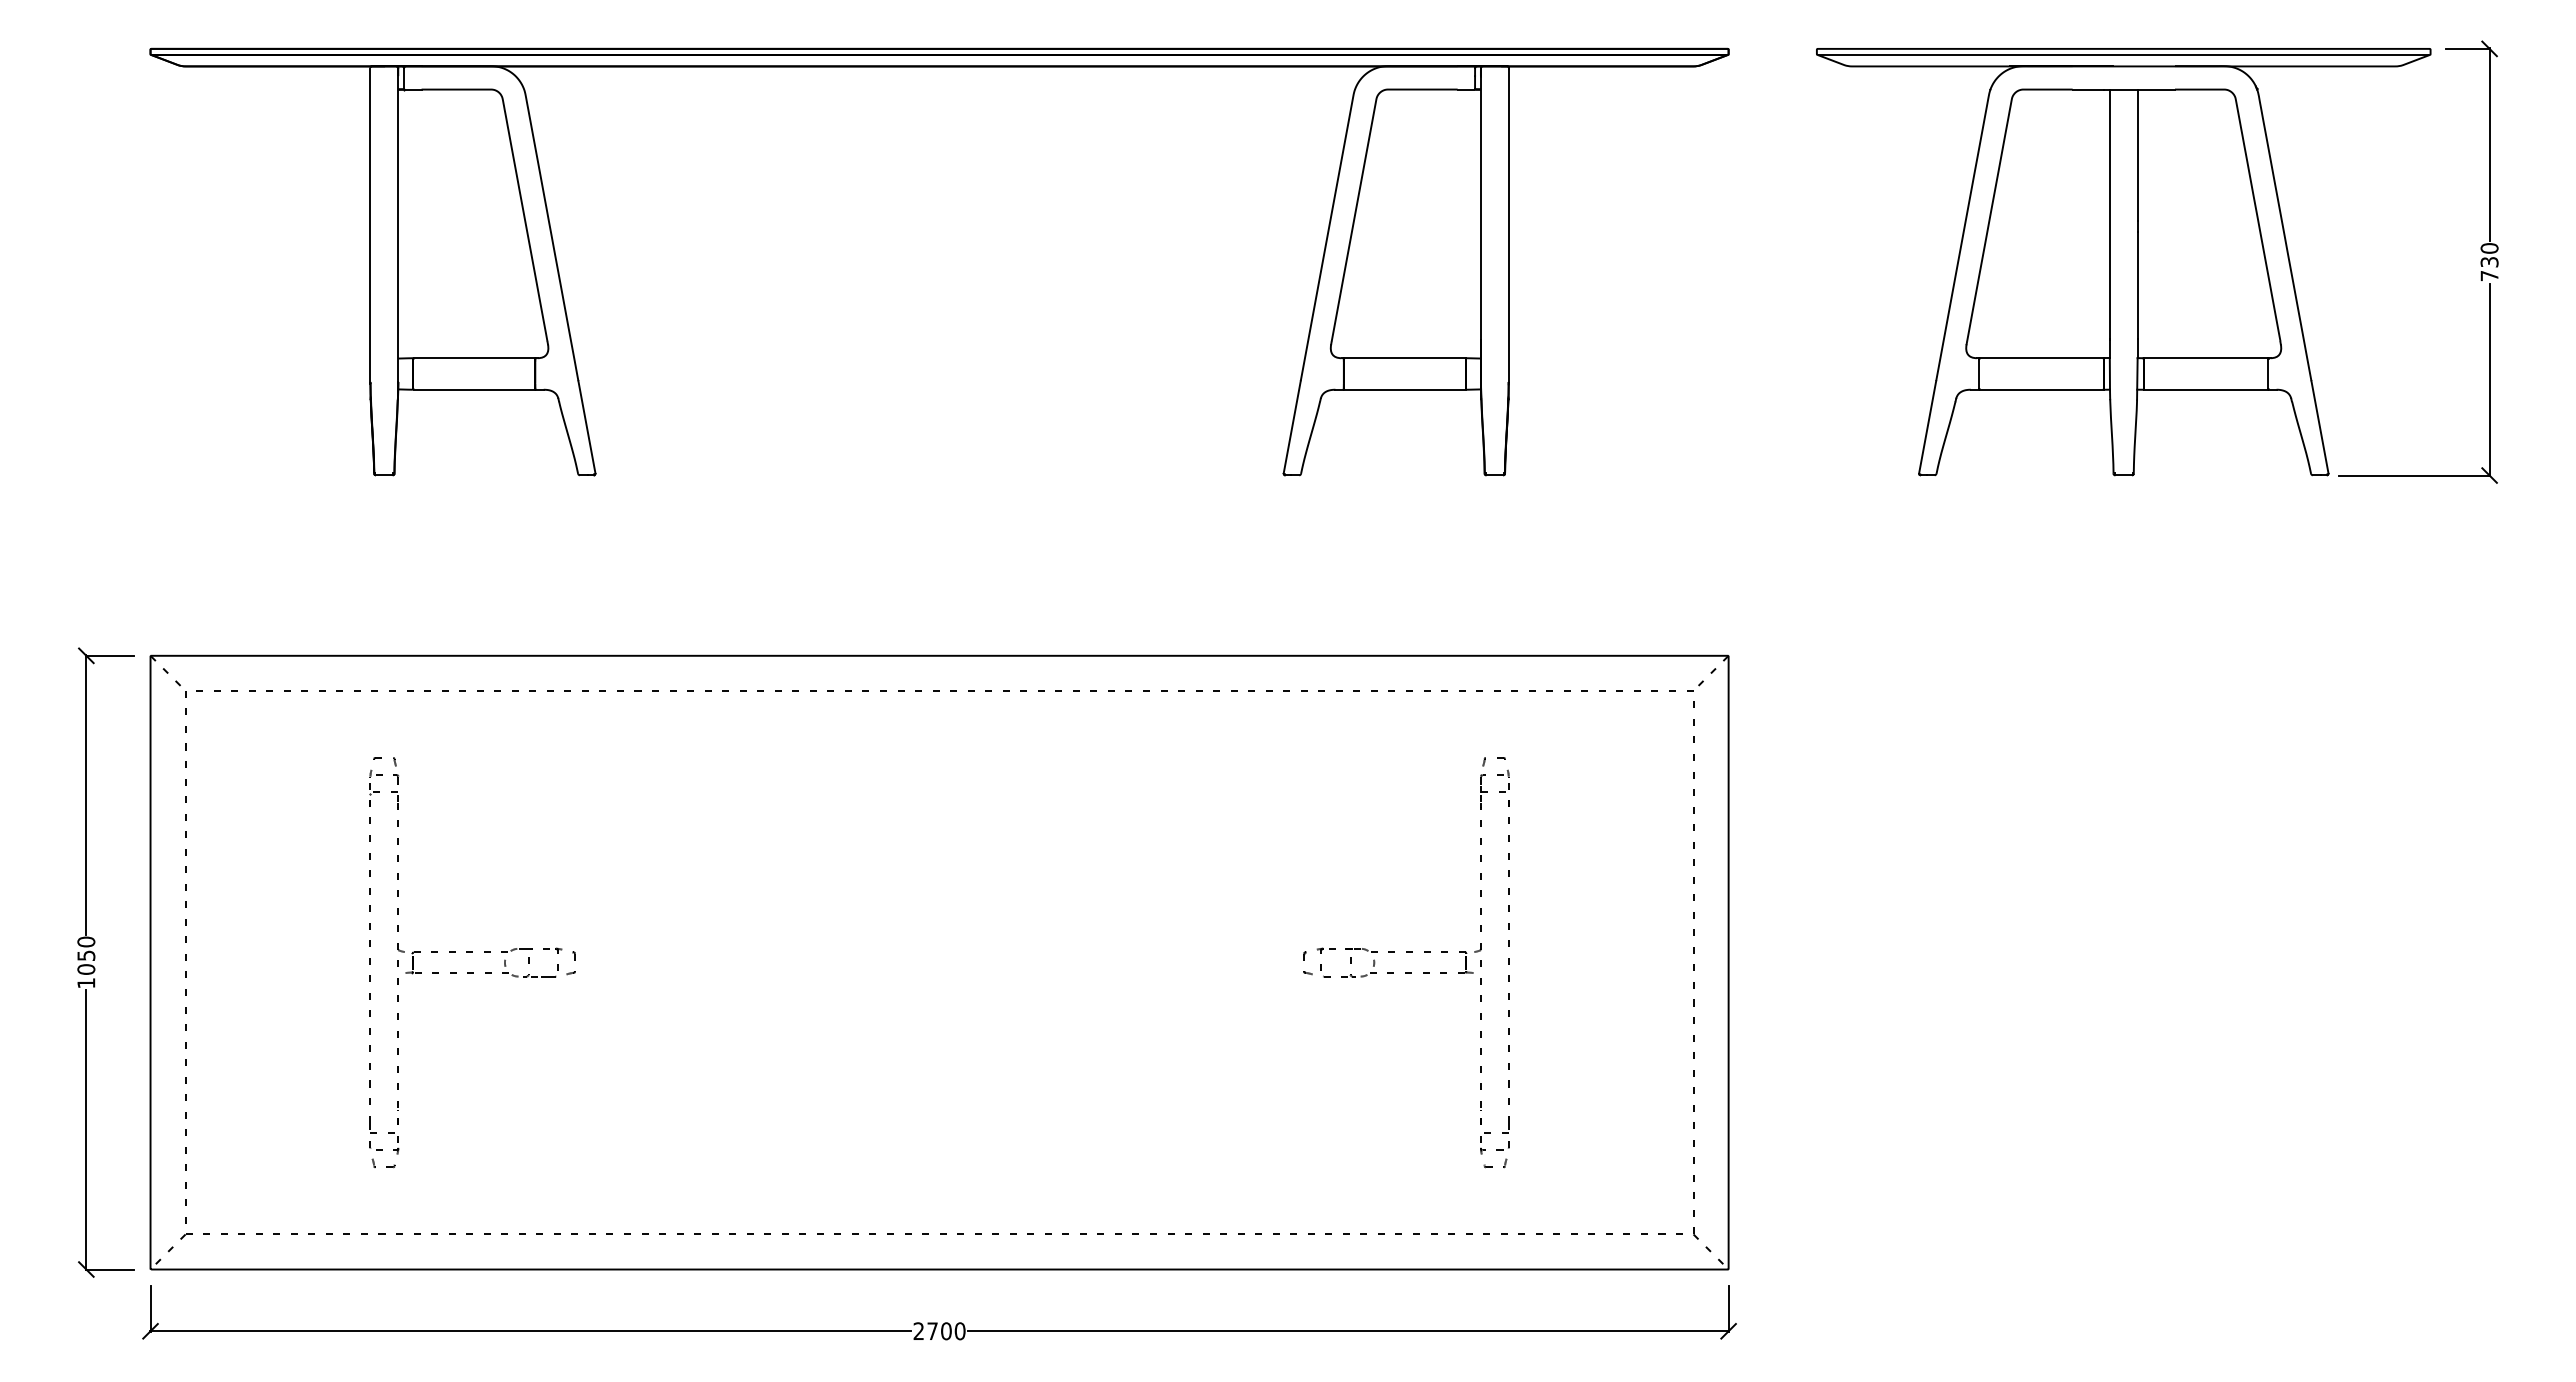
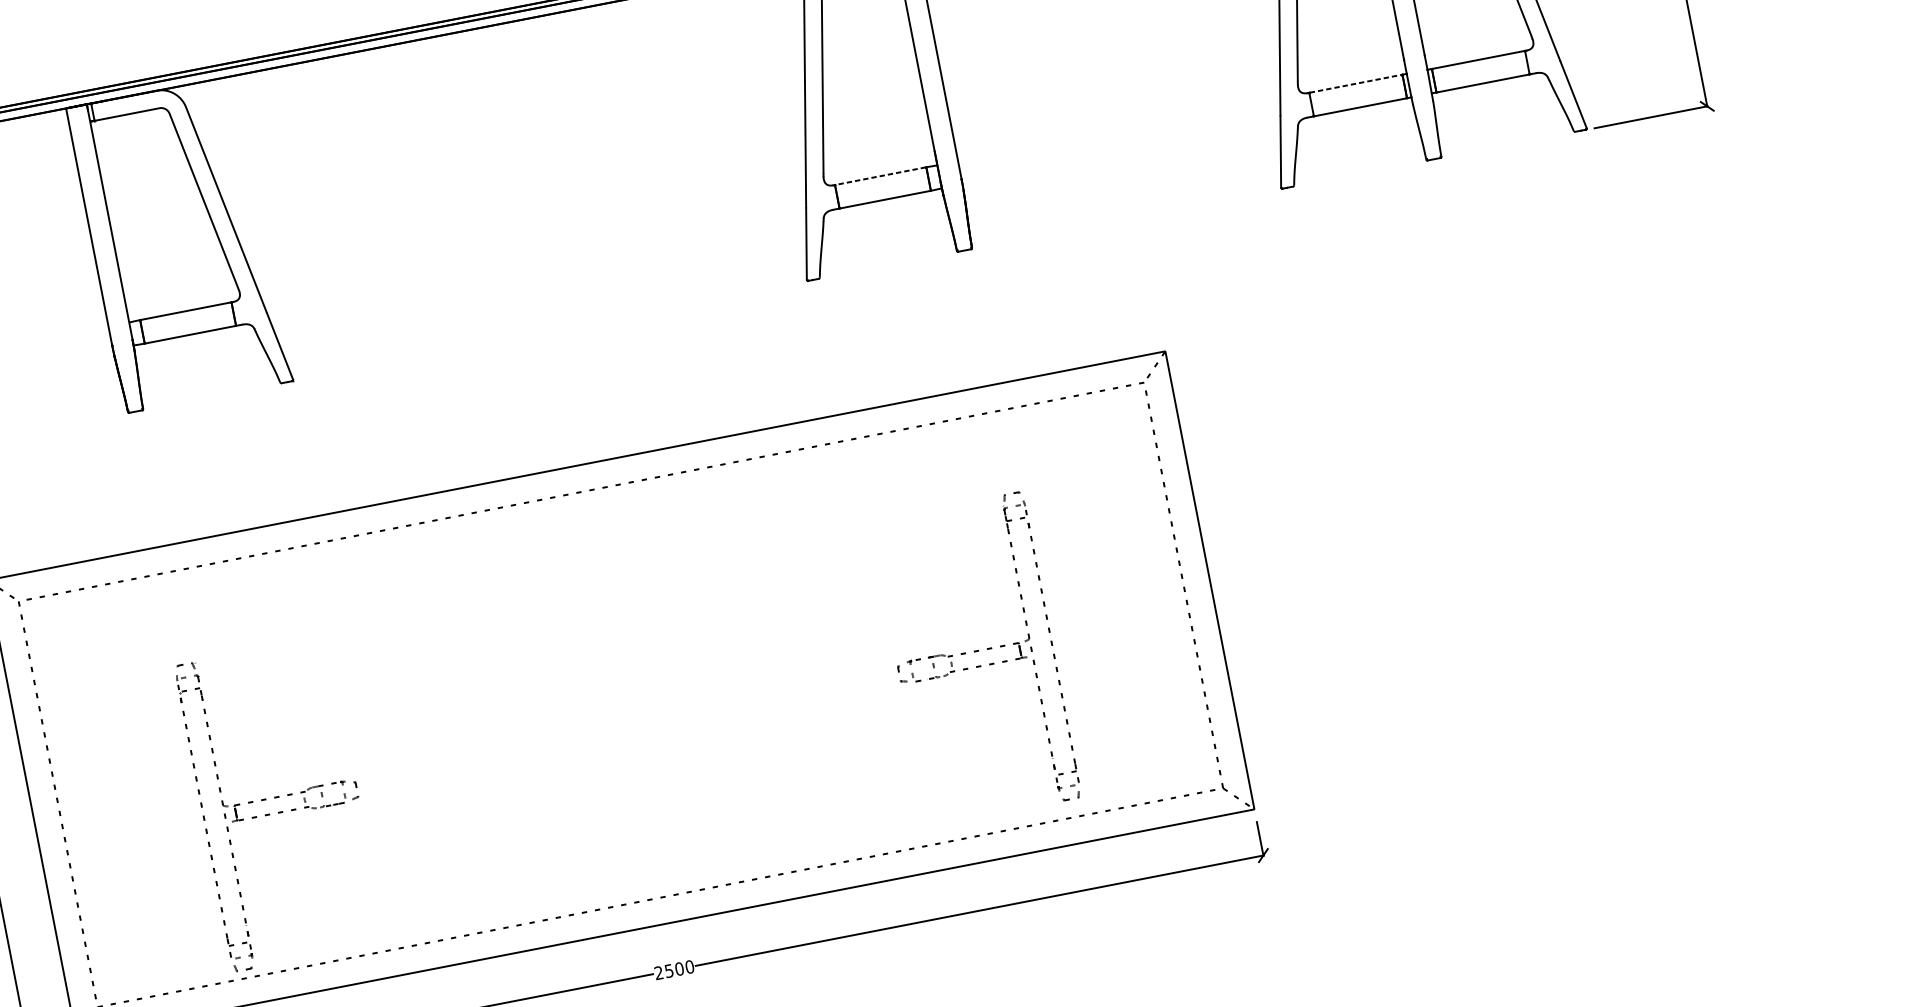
line: (1405, 358) -> (881, 176), solid -> dashed
line: (2041, 358) -> (1355, 84), solid -> dashed
part: (472, 952) -> (278, 796), moved
part: (1406, 952) -> (974, 651), moved
text: (932, 1331) -> (669, 971), 2700 -> 2500

